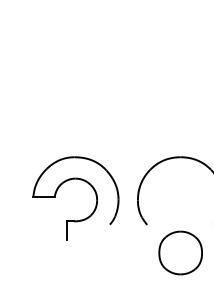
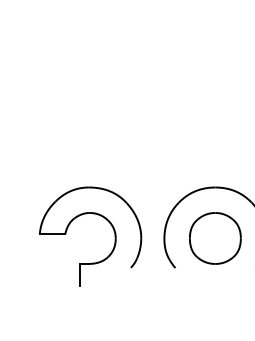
part: (180, 252) -> (215, 237), moved

